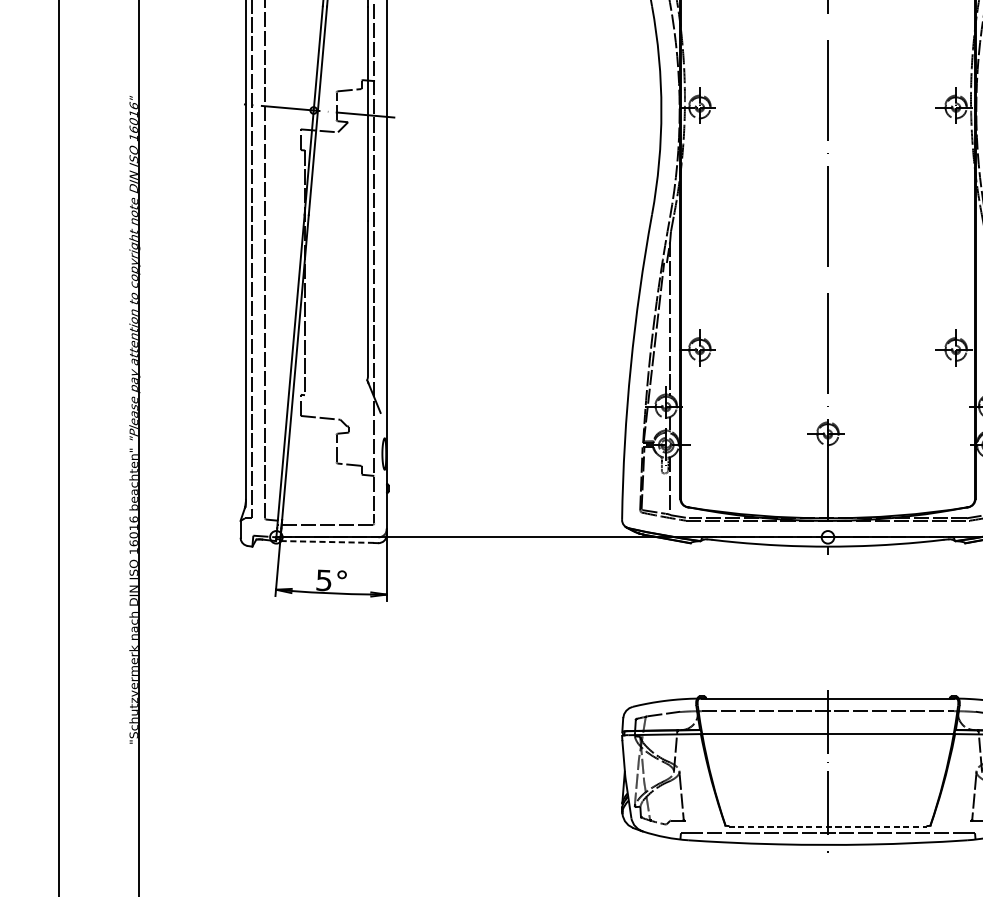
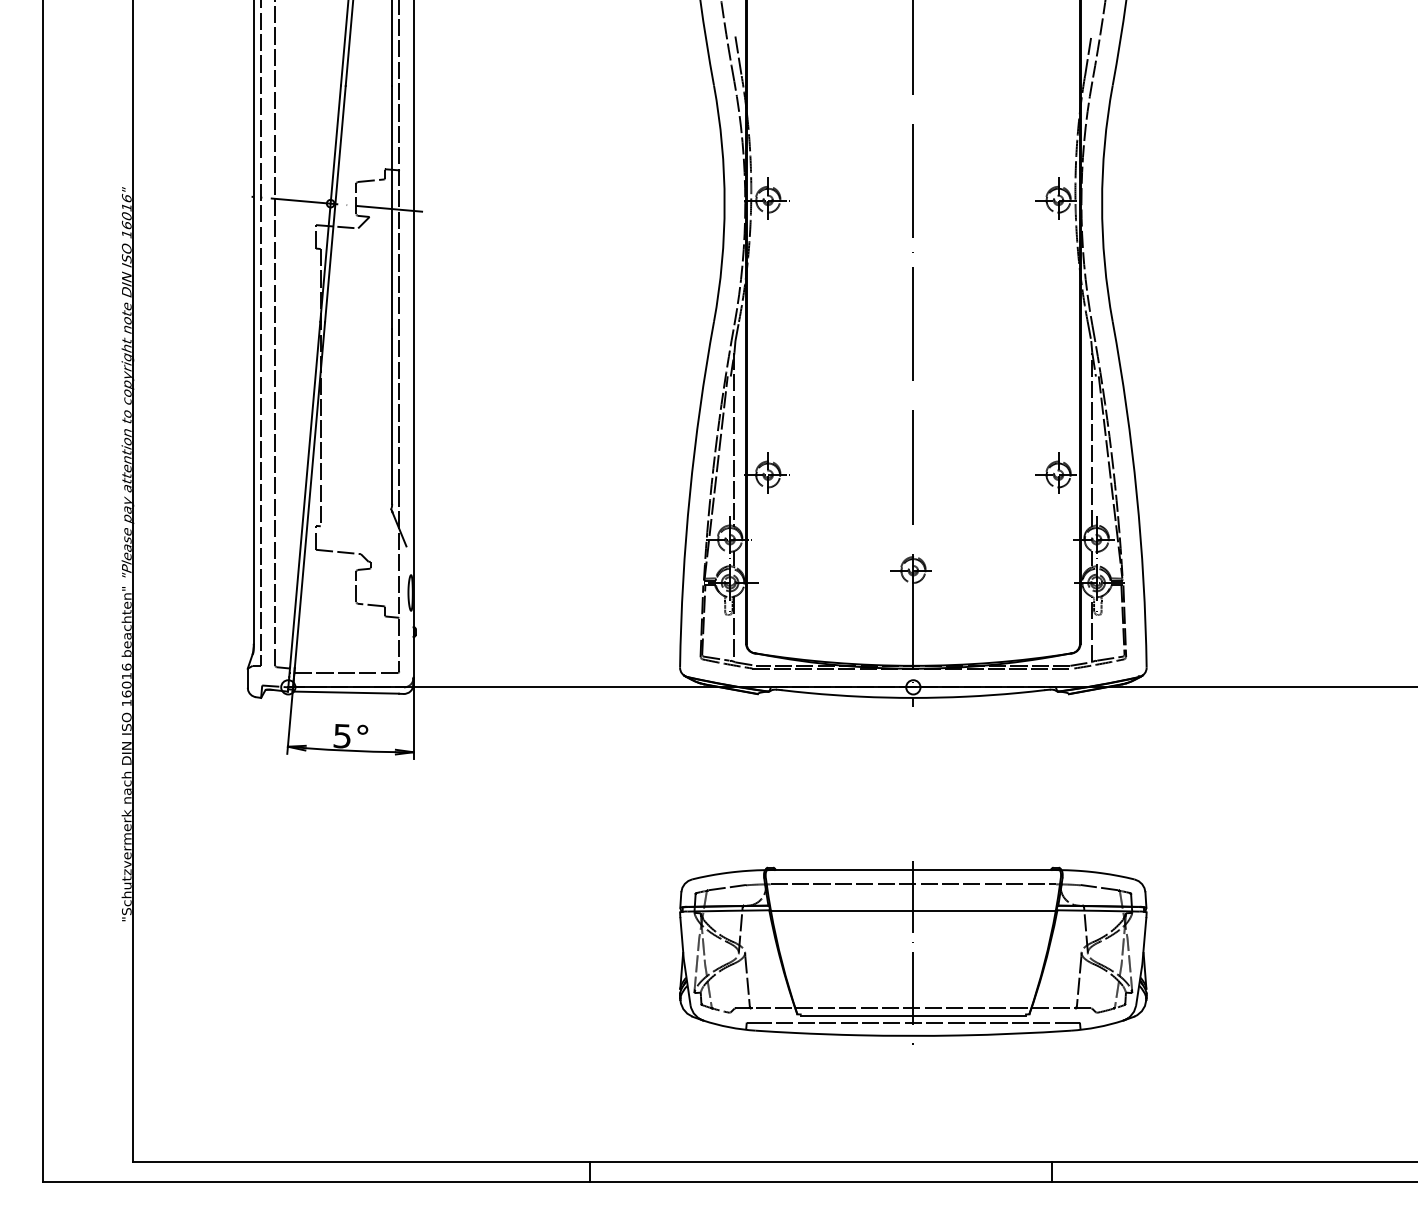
line: (326, 541) -> (345, 692), dashed -> solid
line: (828, 820) -> (913, 1008), added
line: (828, 826) -> (913, 1015), dashed -> solid

